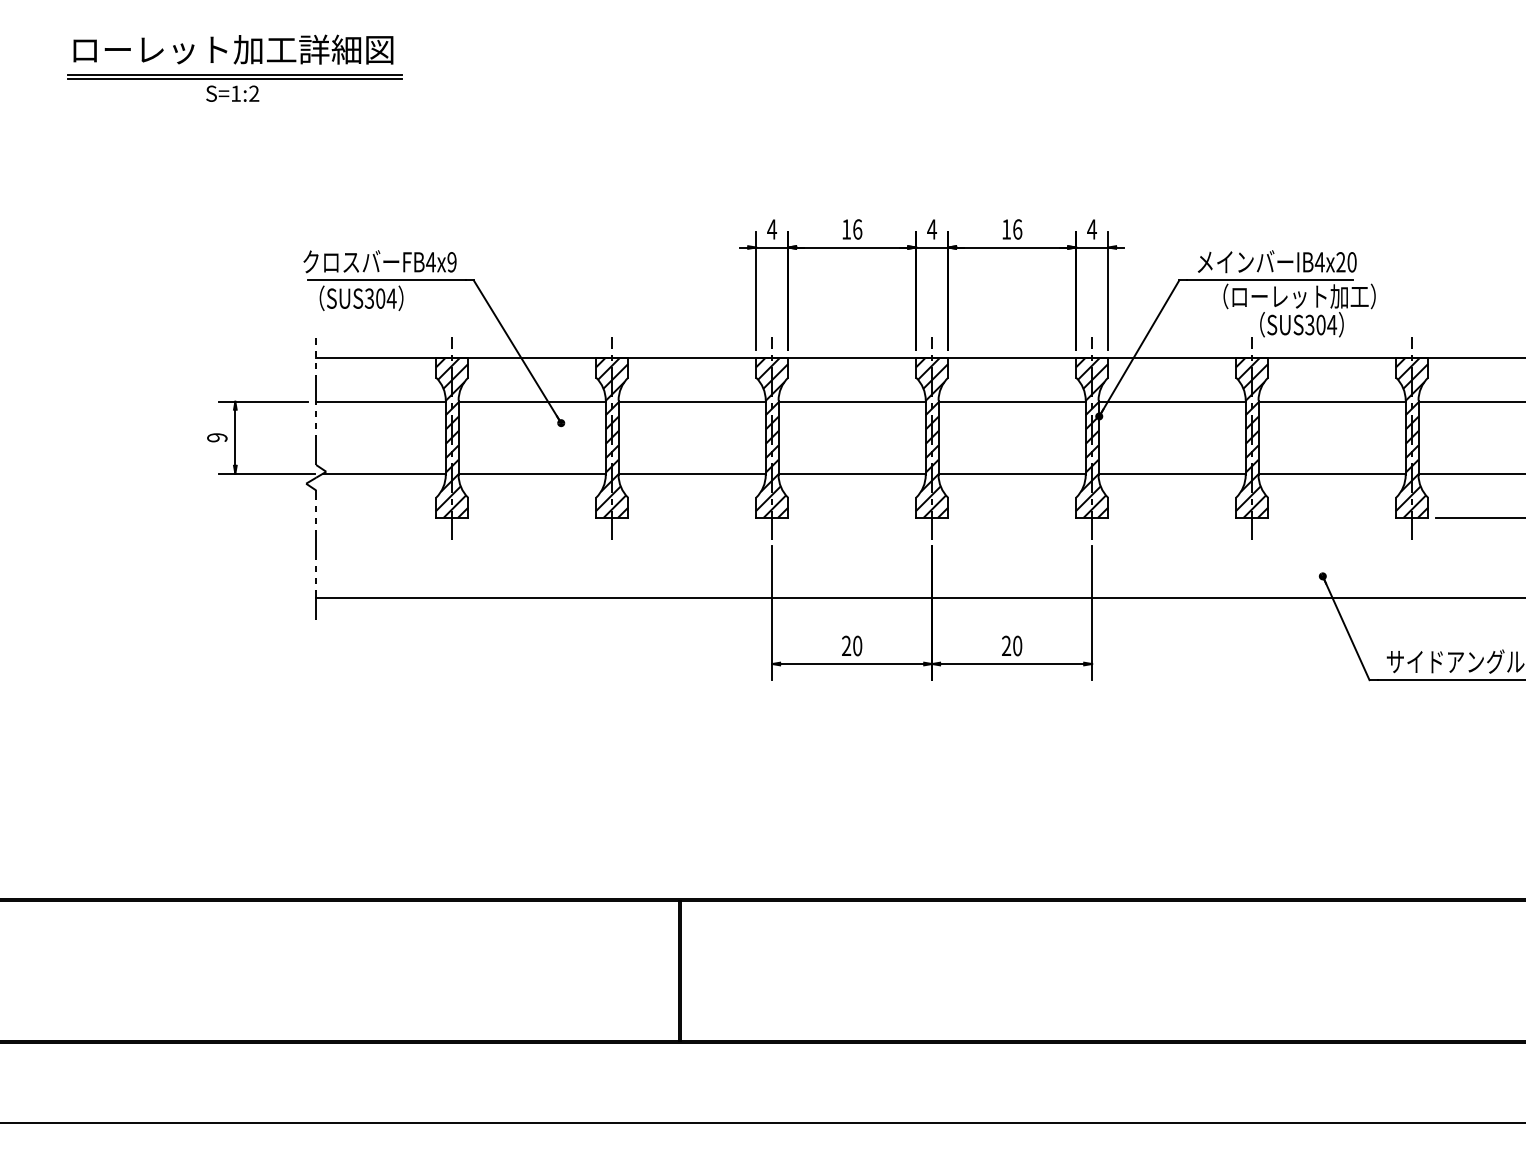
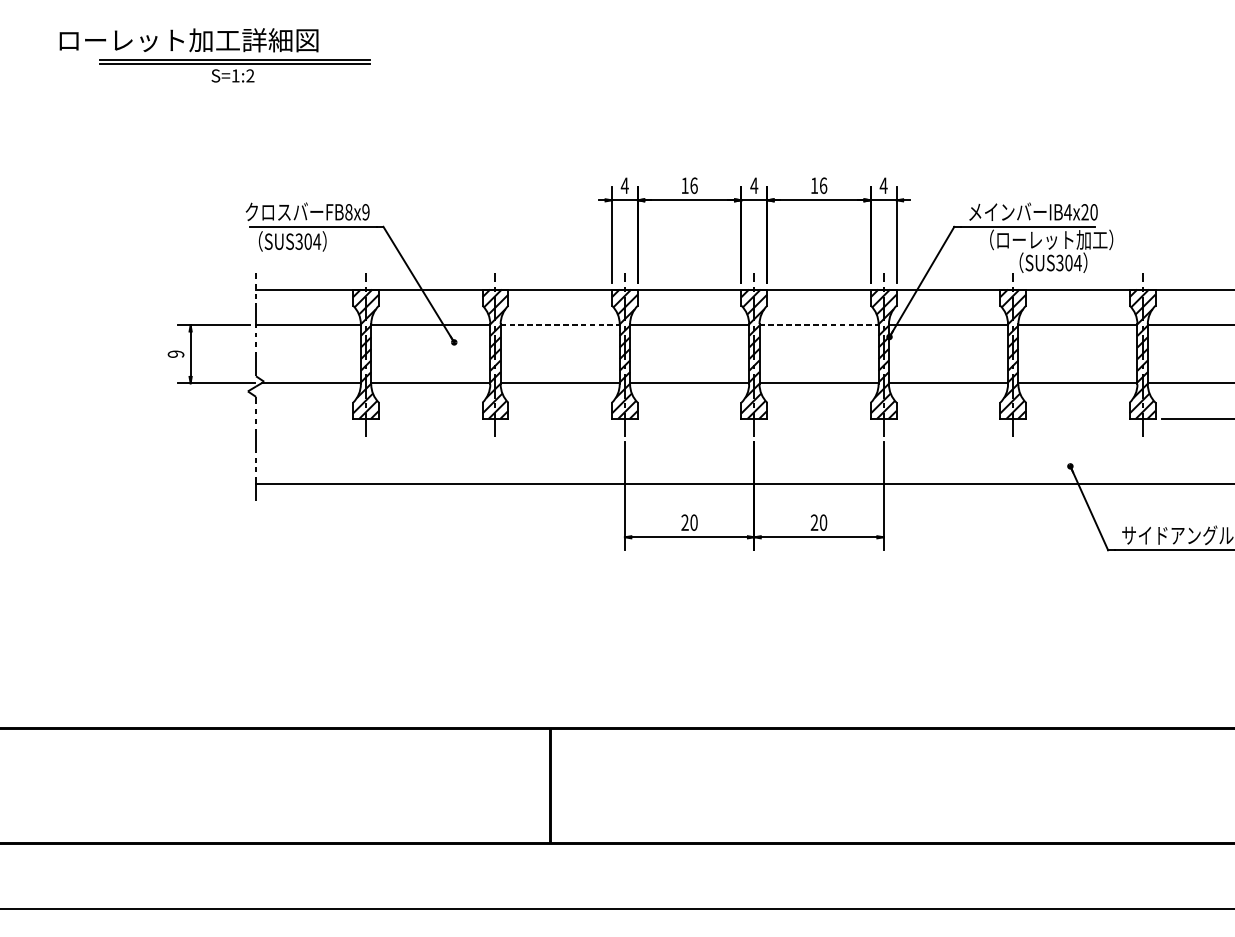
part: (234, 87) -> (234, 70), moved
text: (430, 262) -> (348, 212), FB4x9 -> FB8x9
line: (692, 401) -> (560, 324), solid -> dashed
line: (1012, 401) -> (819, 324), solid -> dashed

